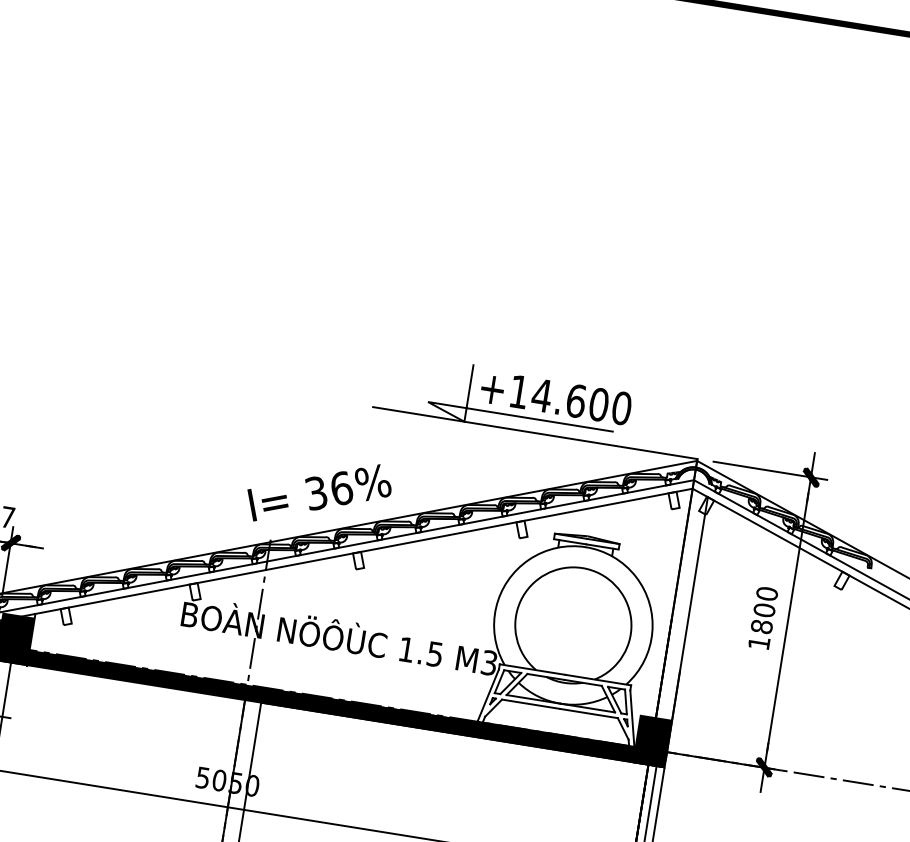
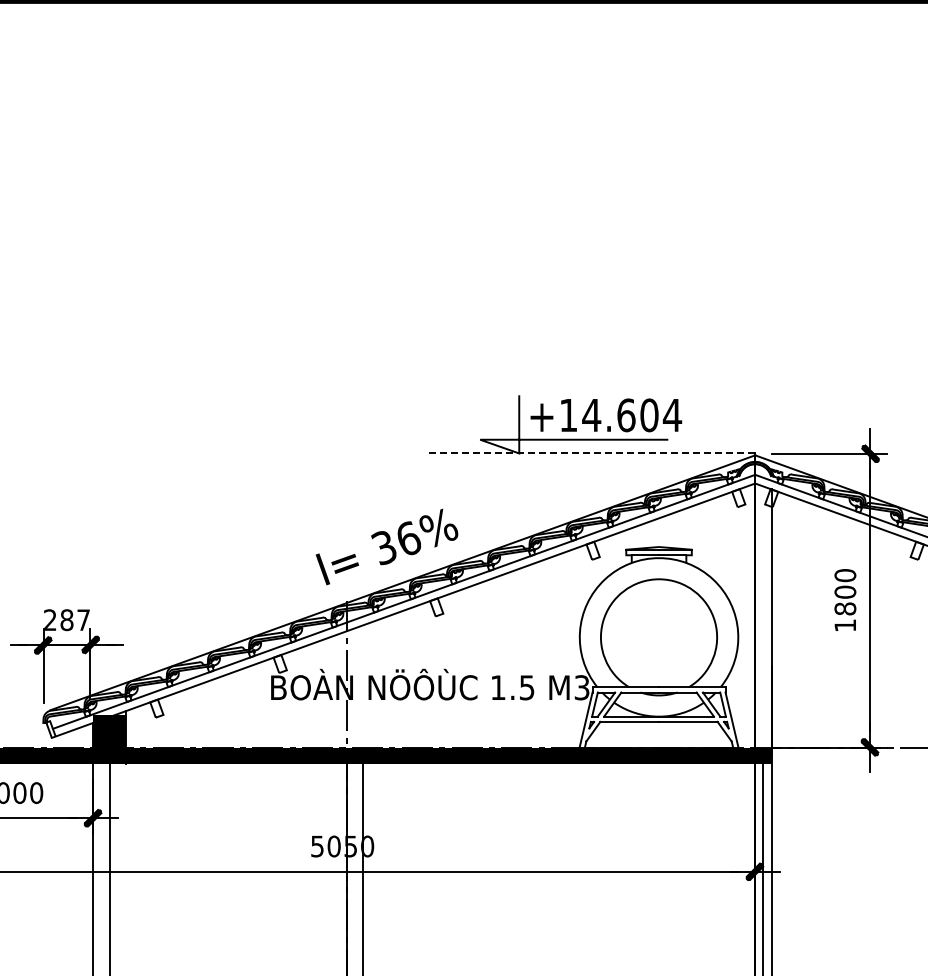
text: (621, 408) -> (672, 415), +14.600 -> +14.604
line: (534, 433) -> (590, 453), solid -> dashed
fill: (651, 740) -> (754, 738), removed

